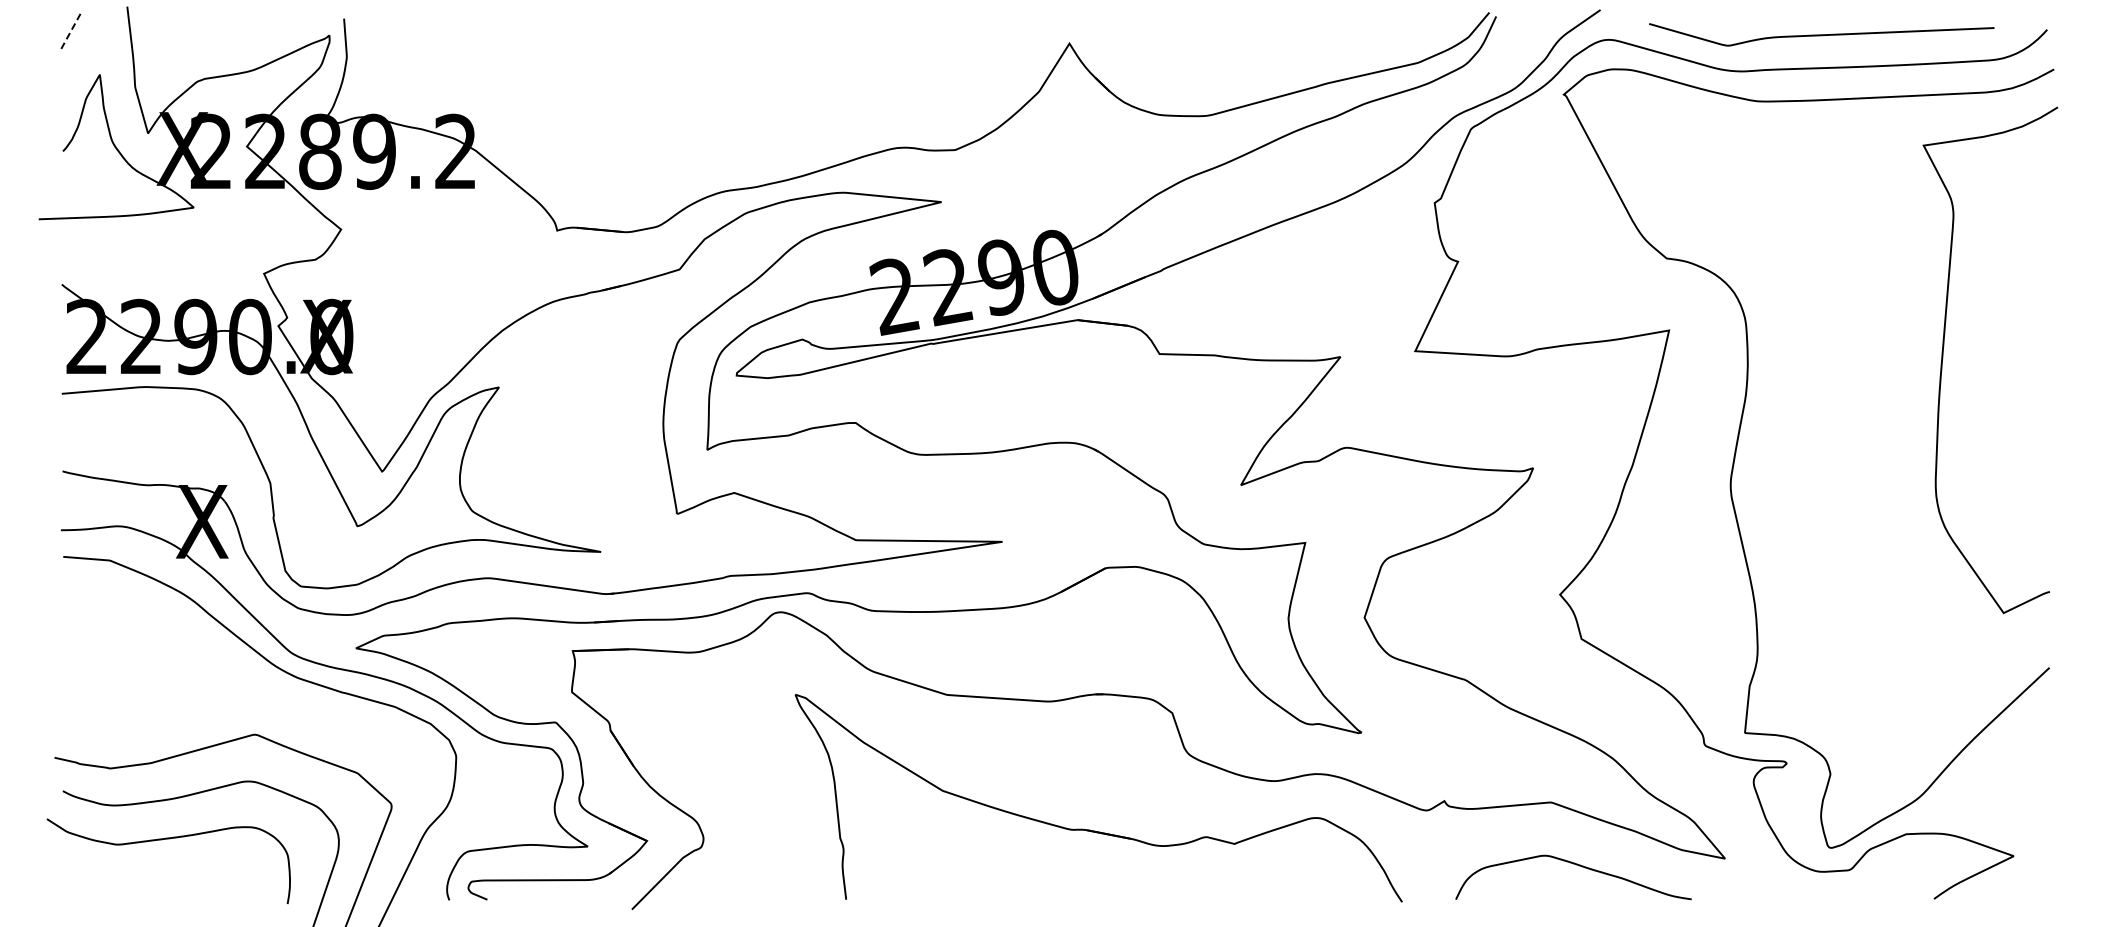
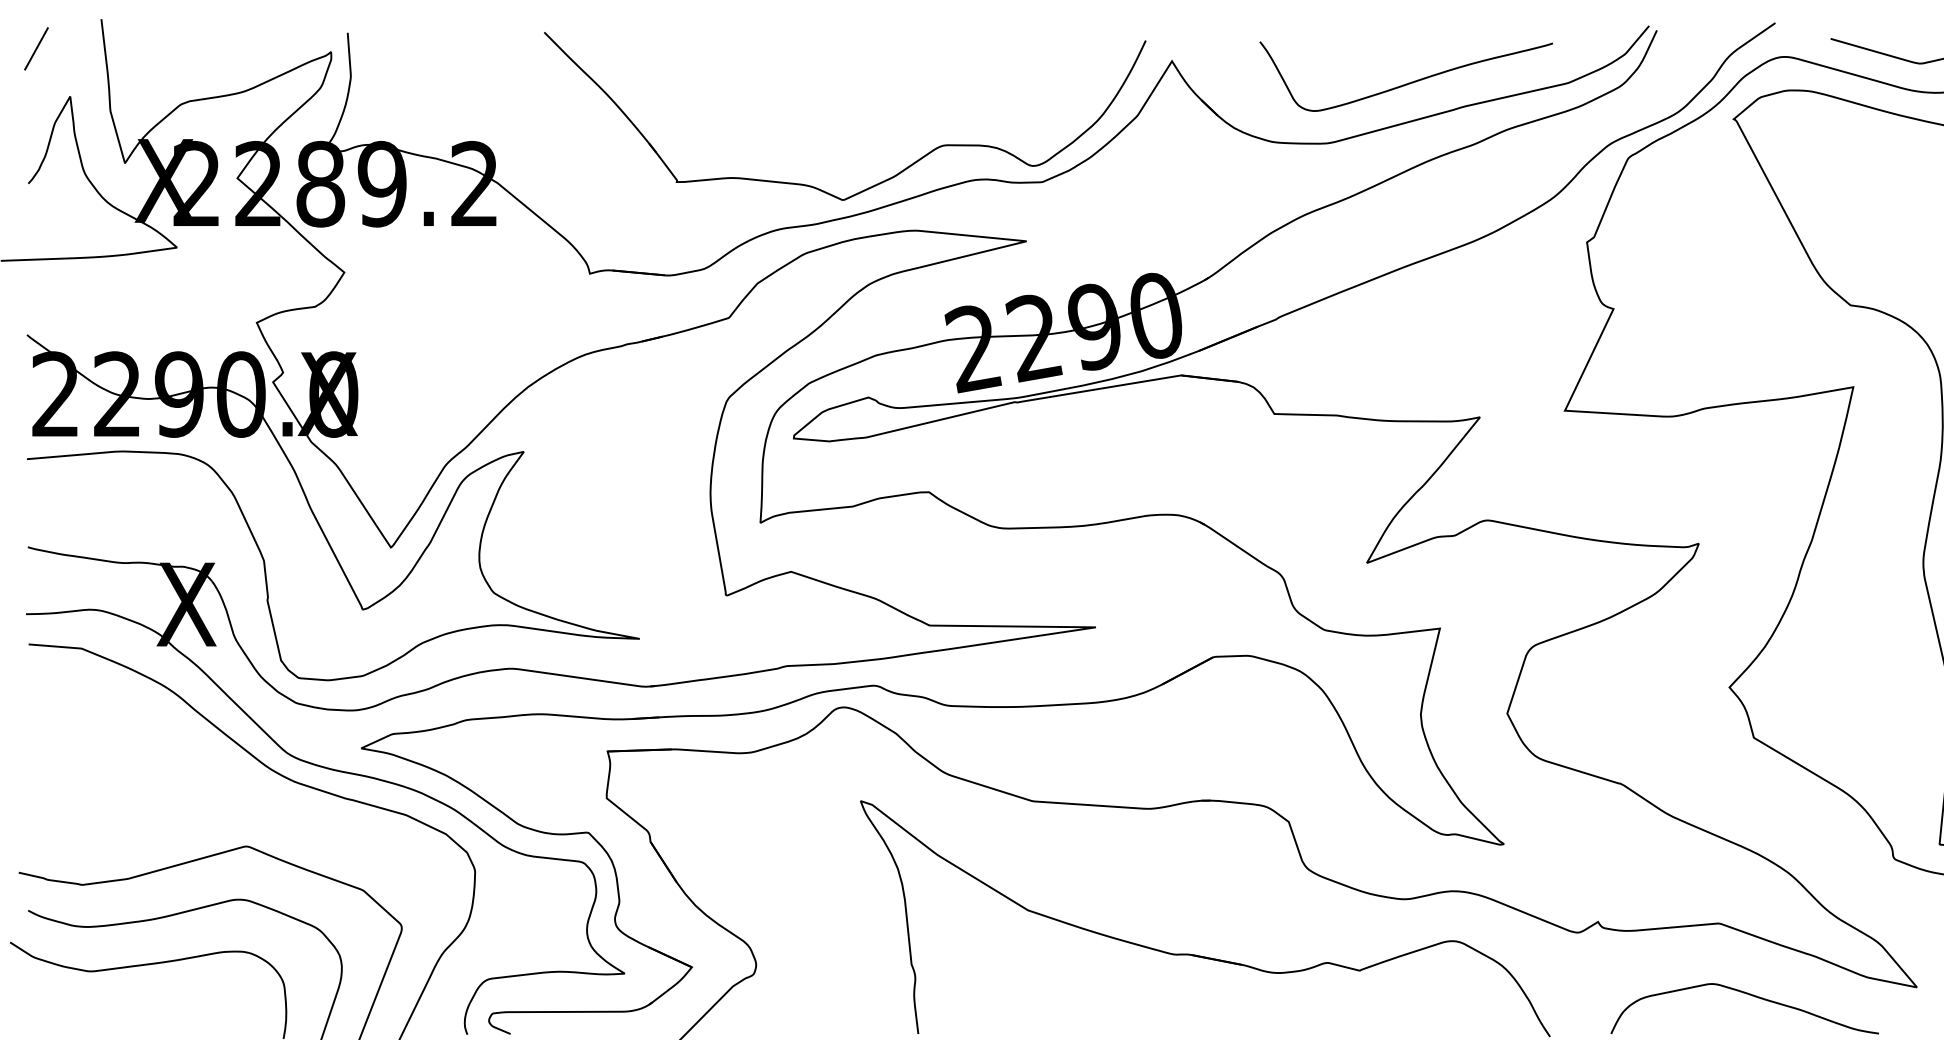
line: (70, 32) -> (36, 48), dashed -> solid
curve: (1276, 62) -> (1407, 82), added
part: (806, 152) -> (873, 184), added

